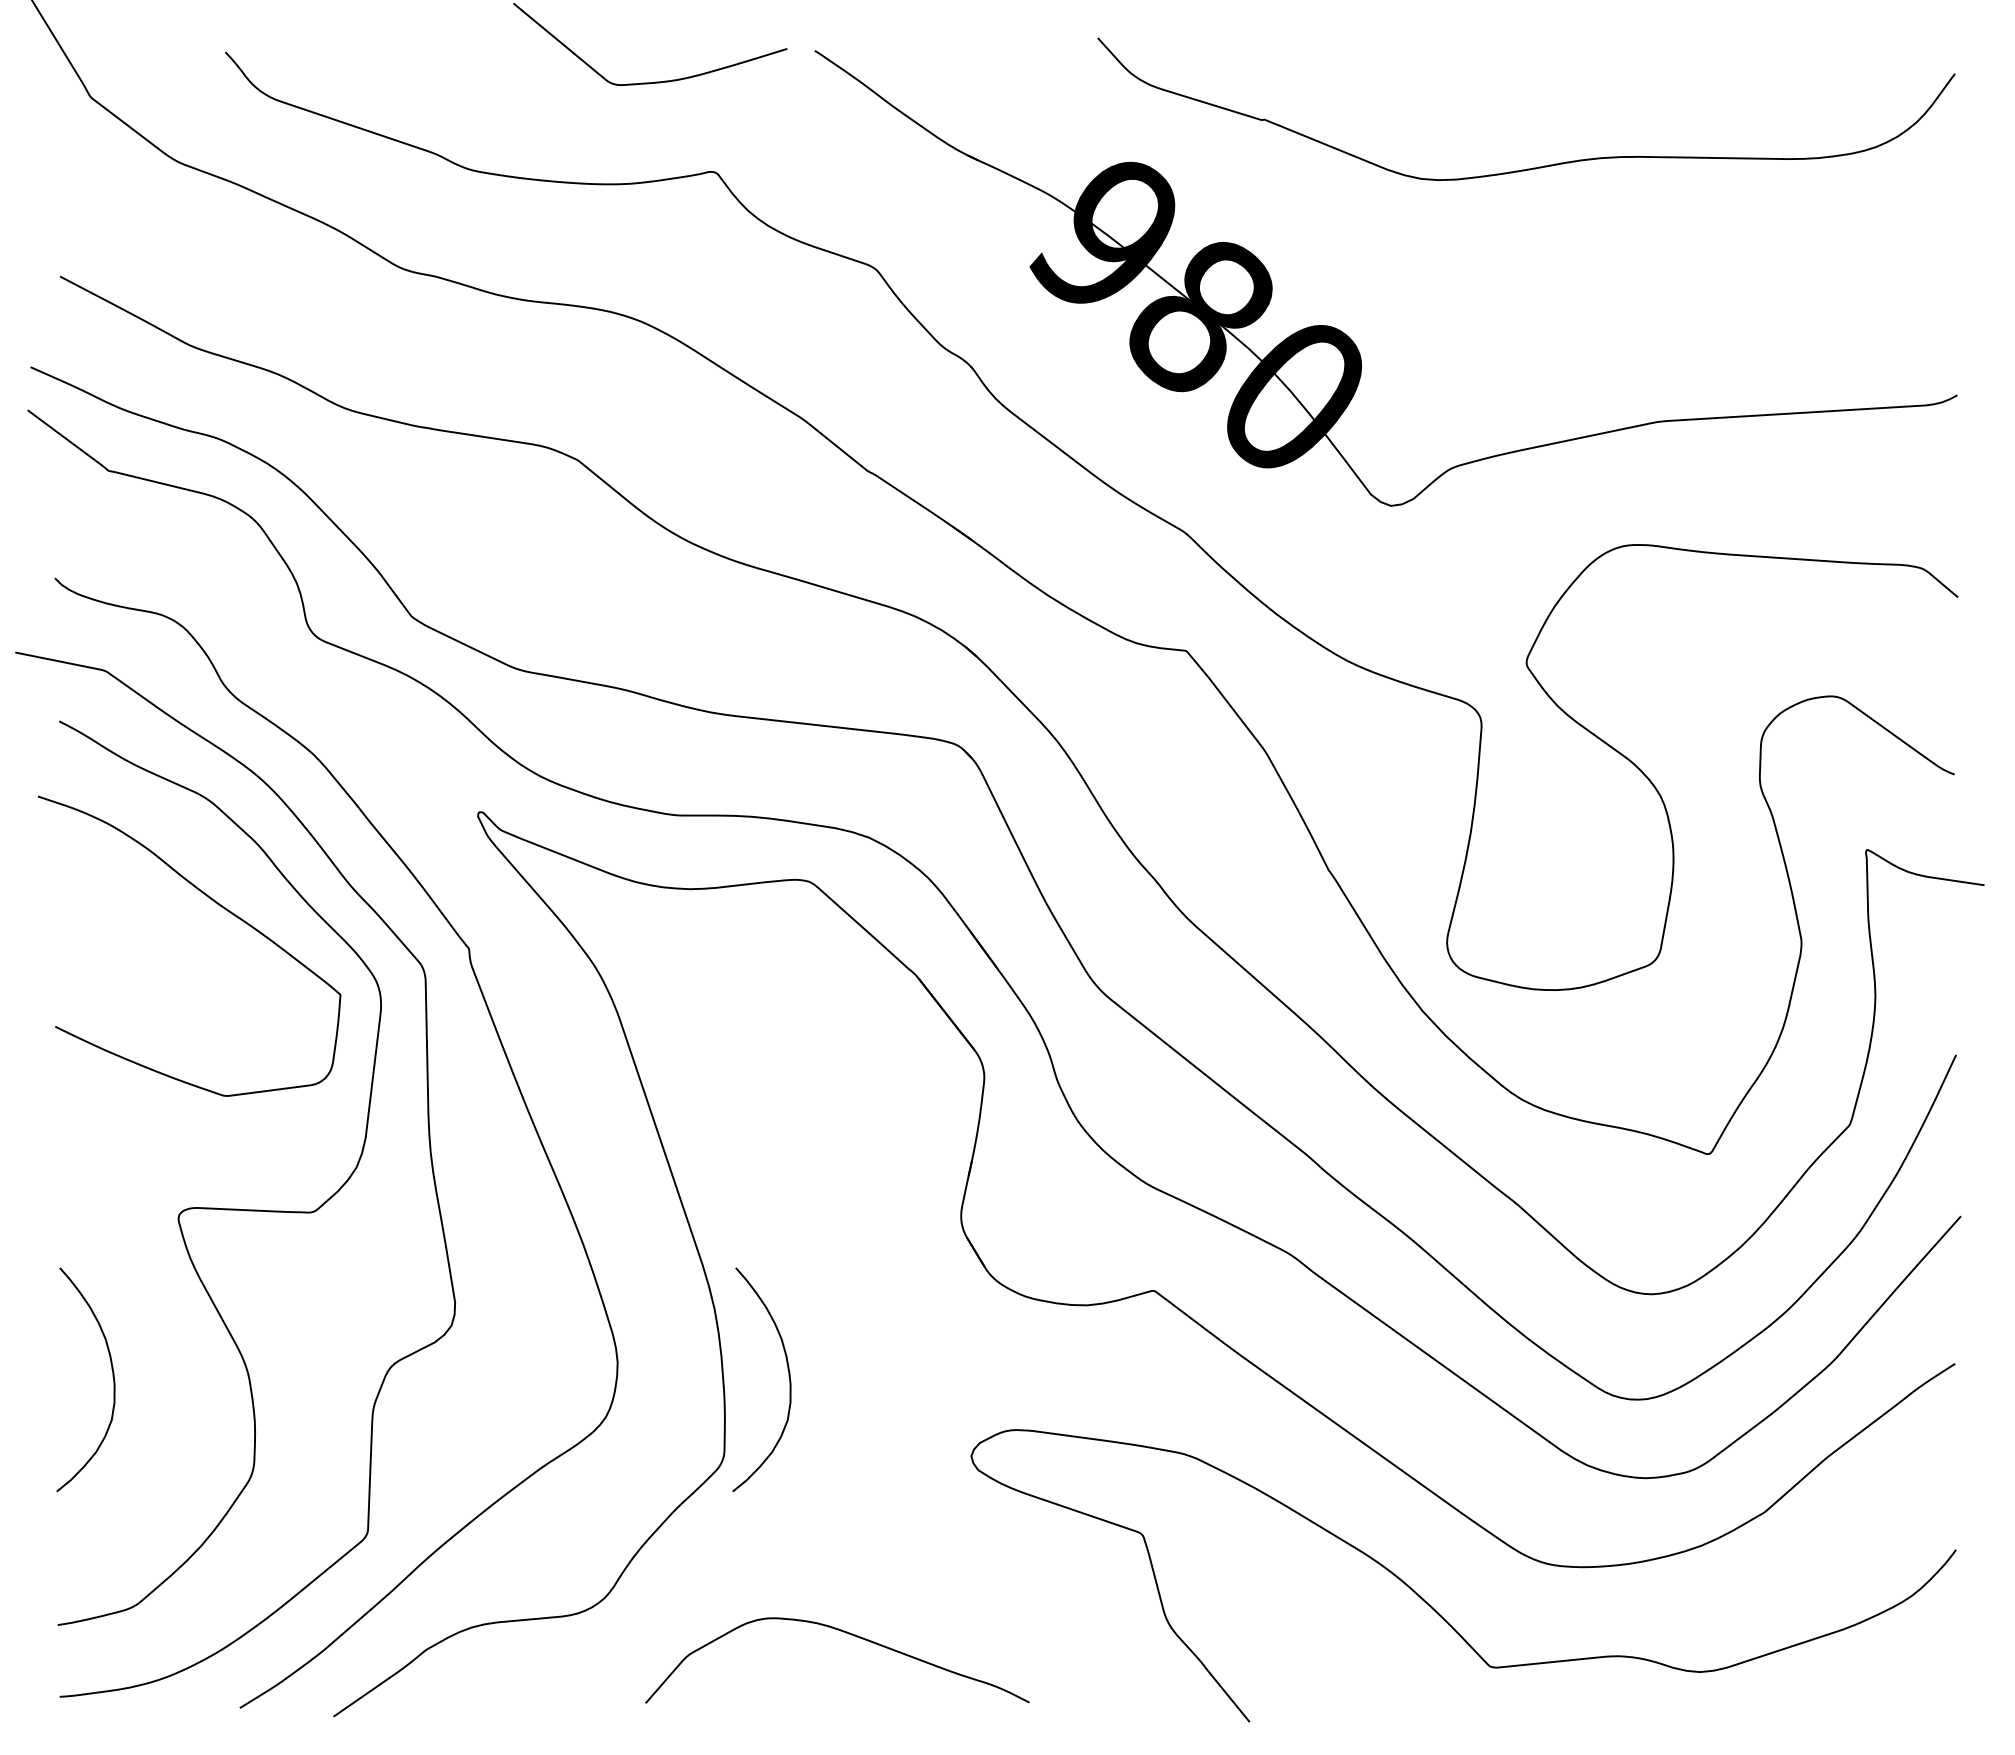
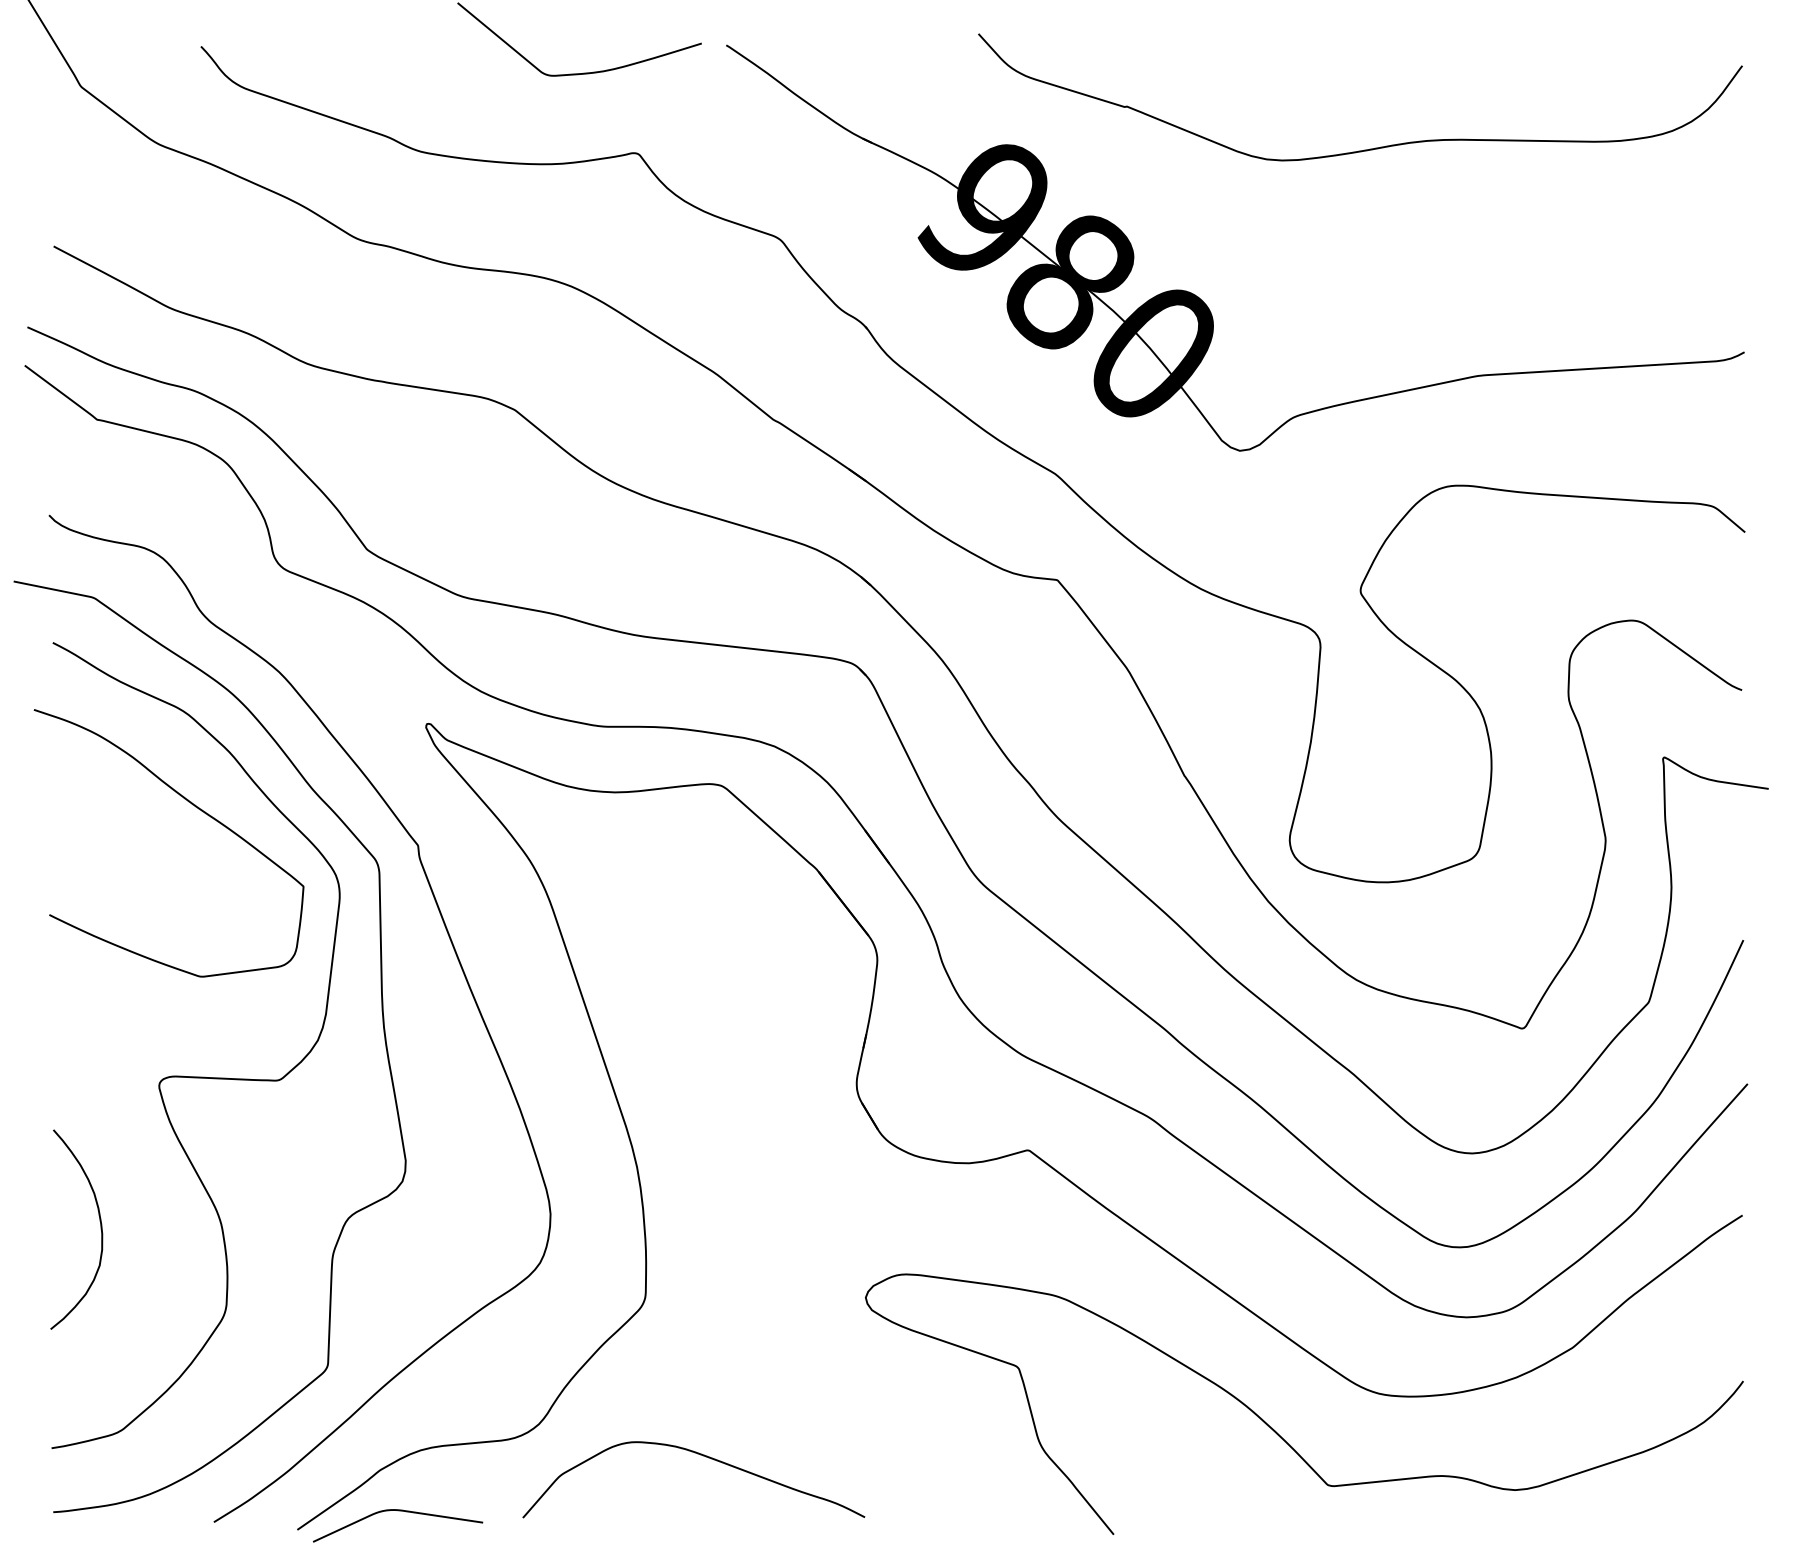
curve: (788, 1376) -> (702, 1226), removed
curve: (848, 1634) -> (703, 1456), moved
curve: (446, 1695) -> (398, 1511), added

